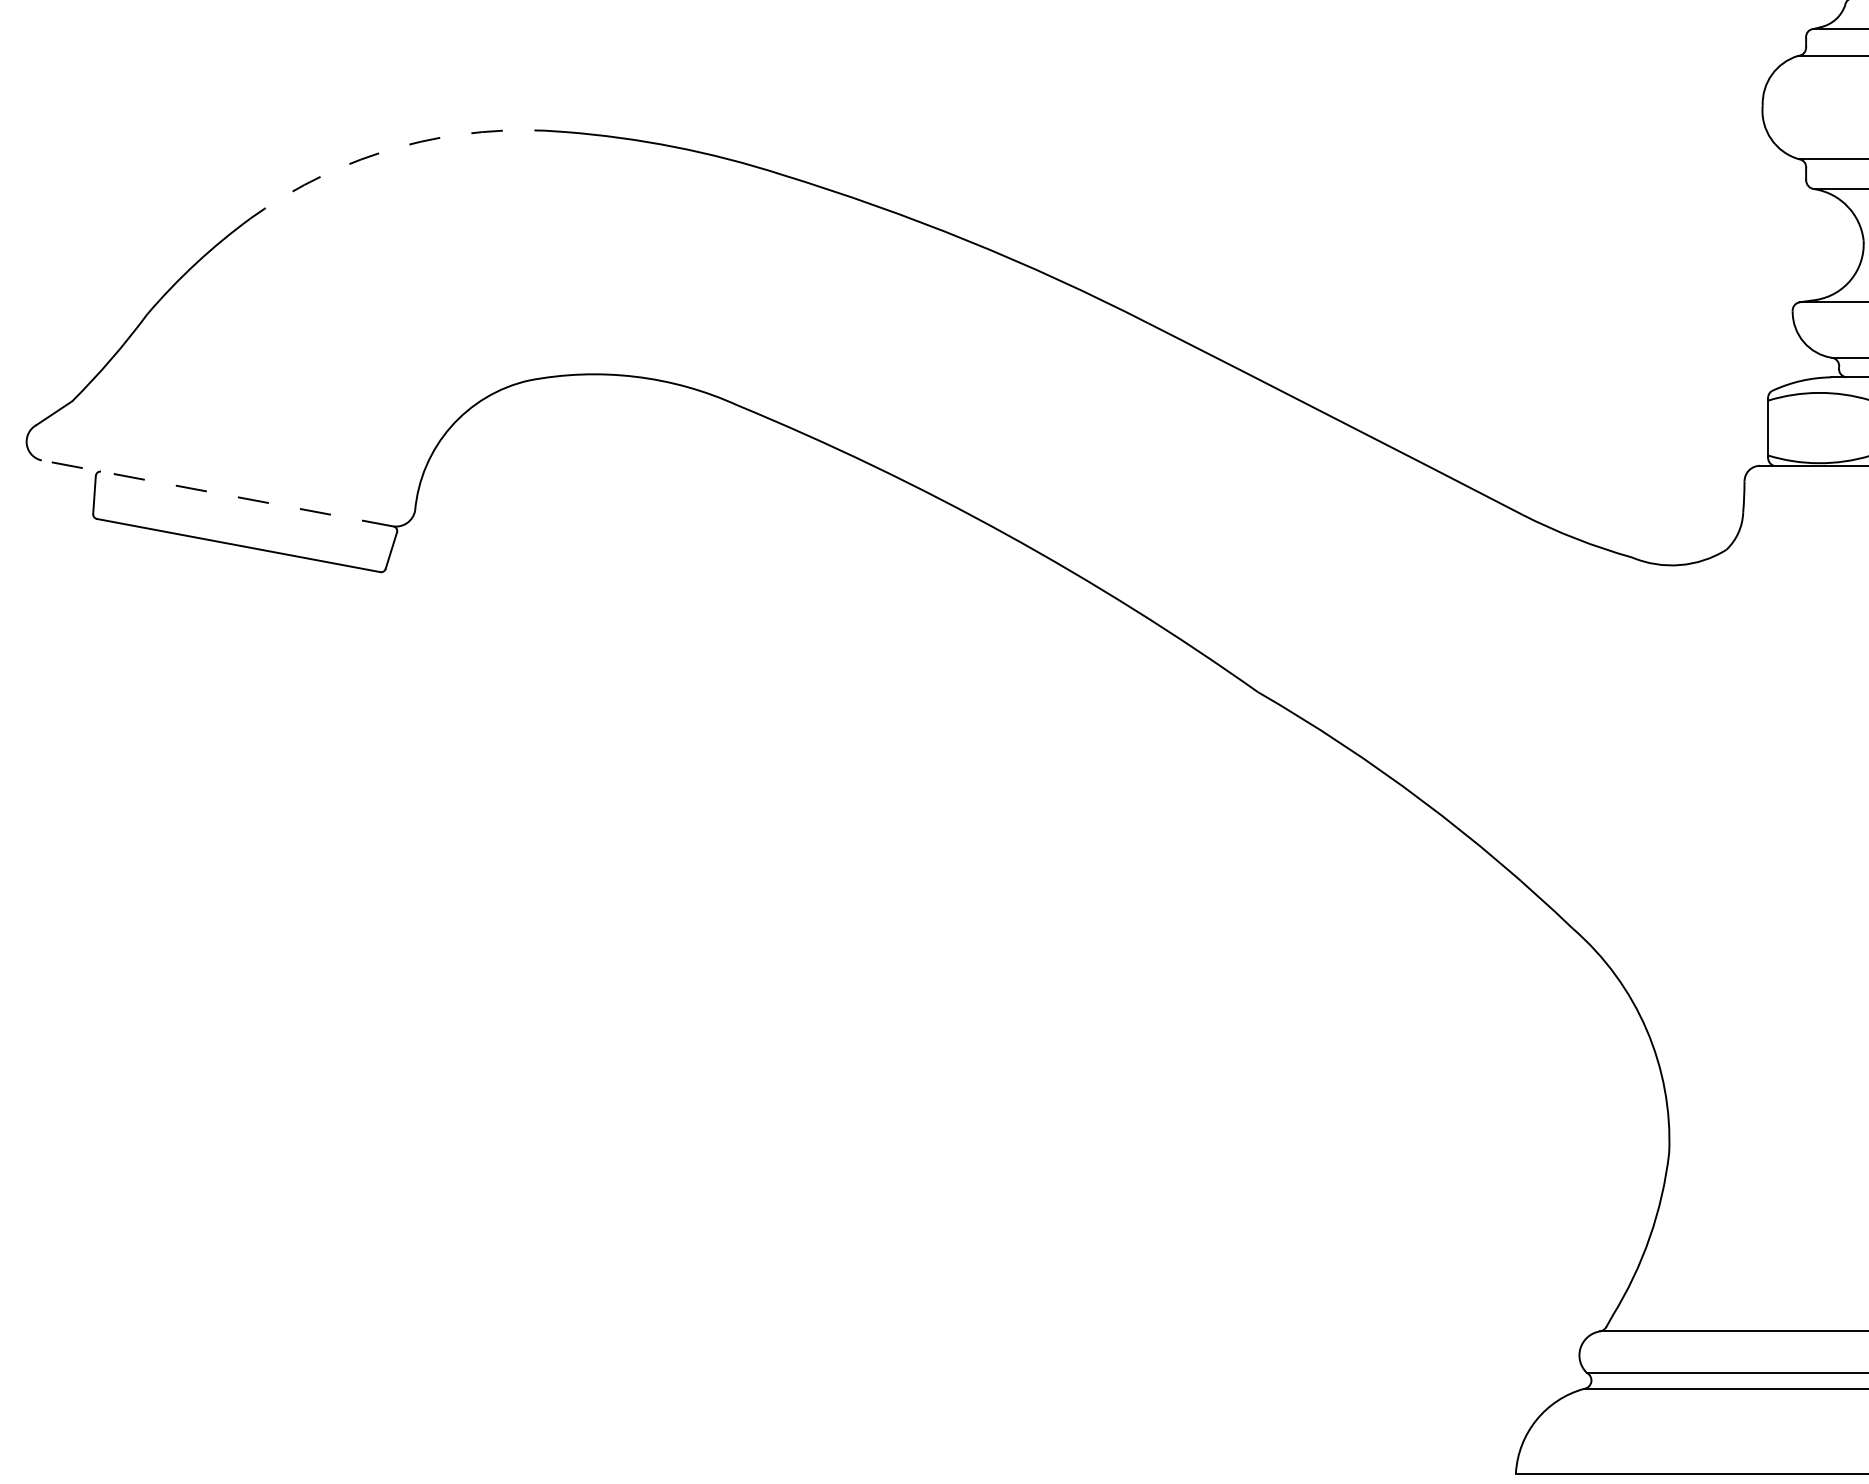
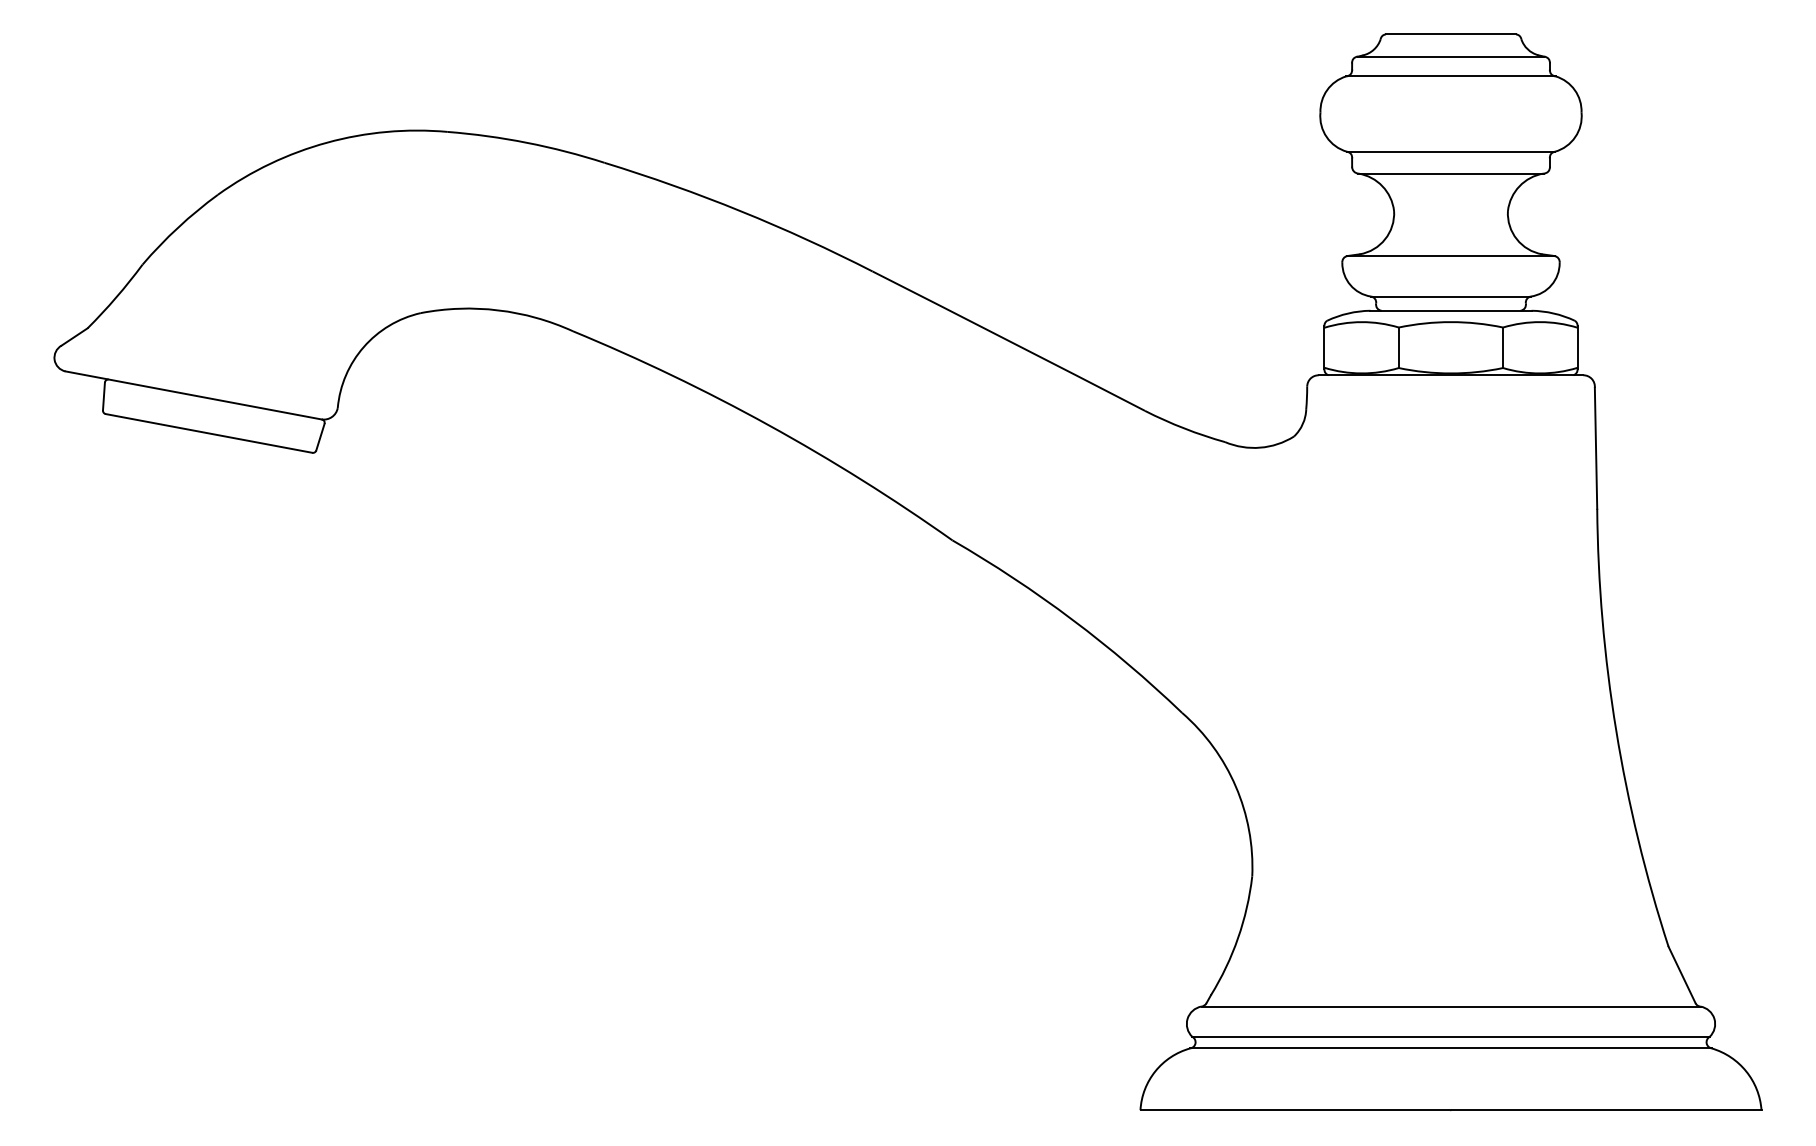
arc: (401, 146) -> (327, 142), dashed -> solid
line: (217, 493) -> (193, 395), dashed -> solid

